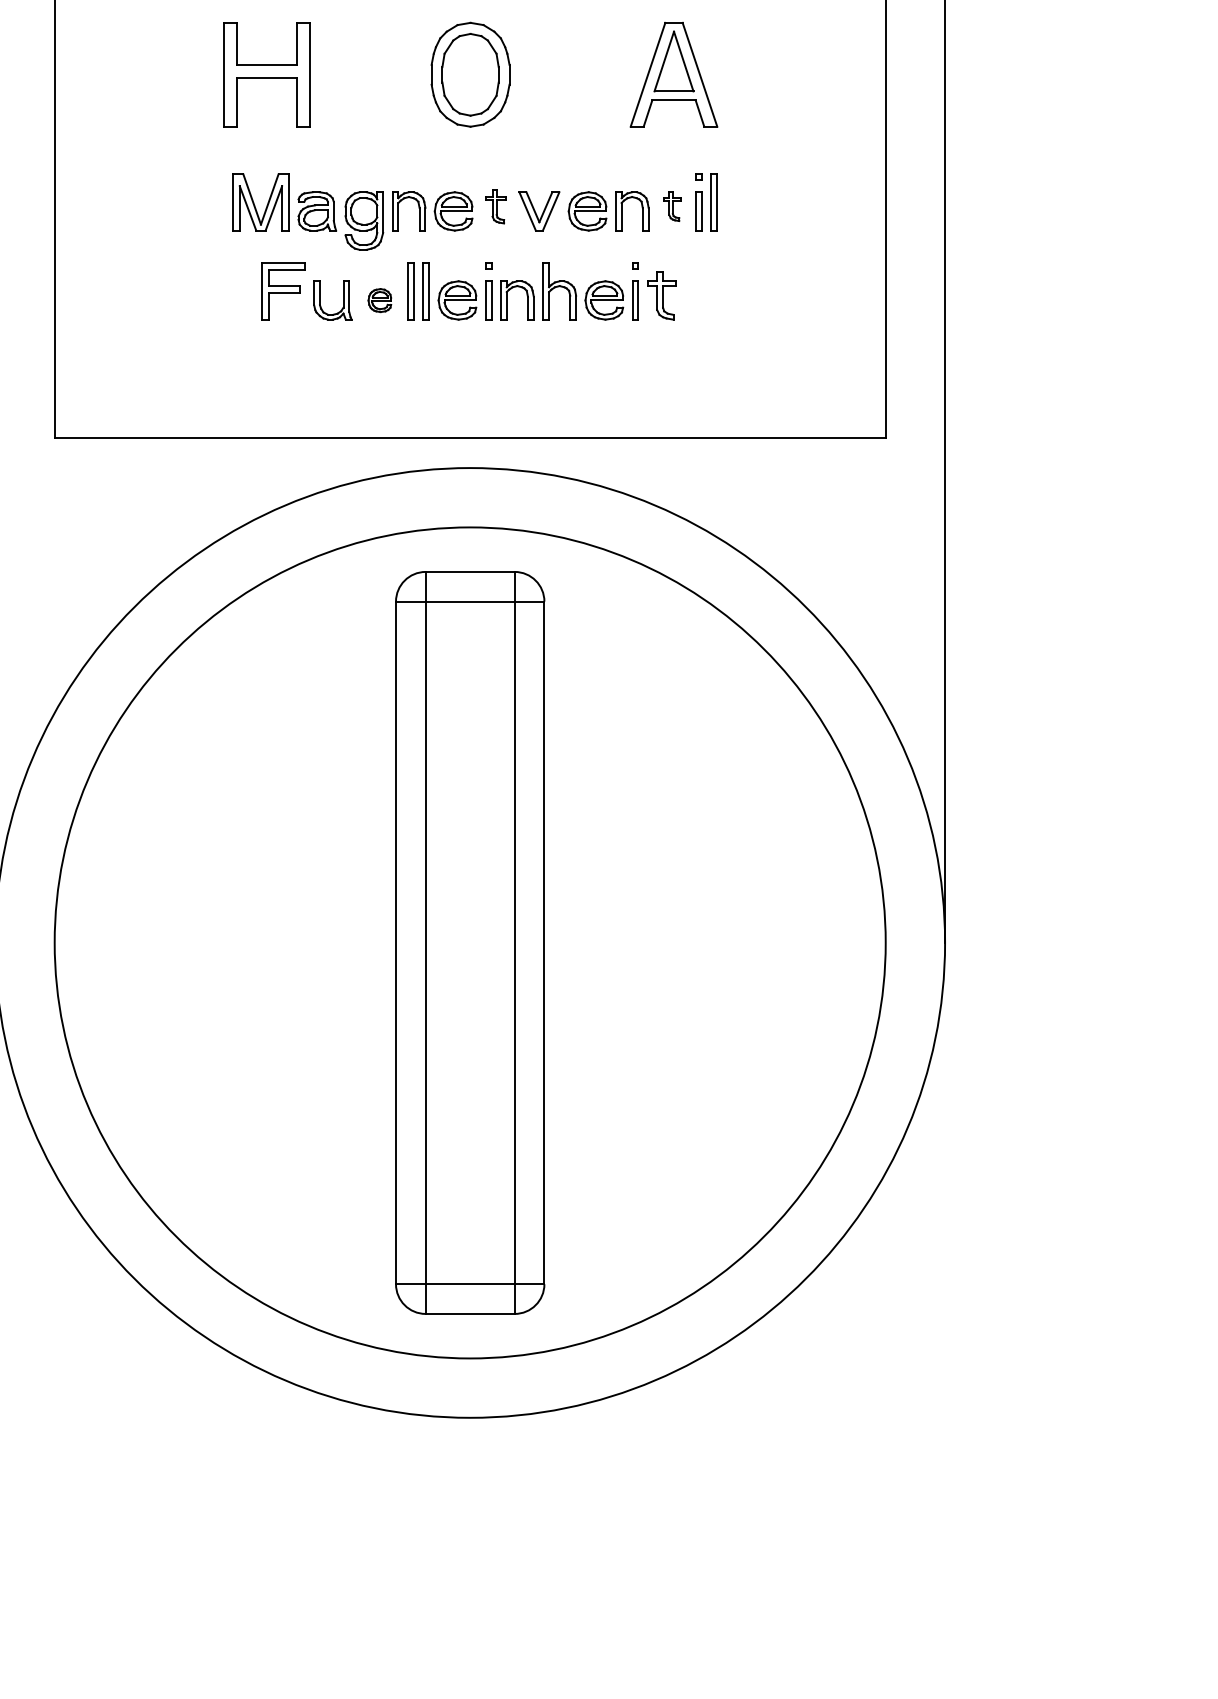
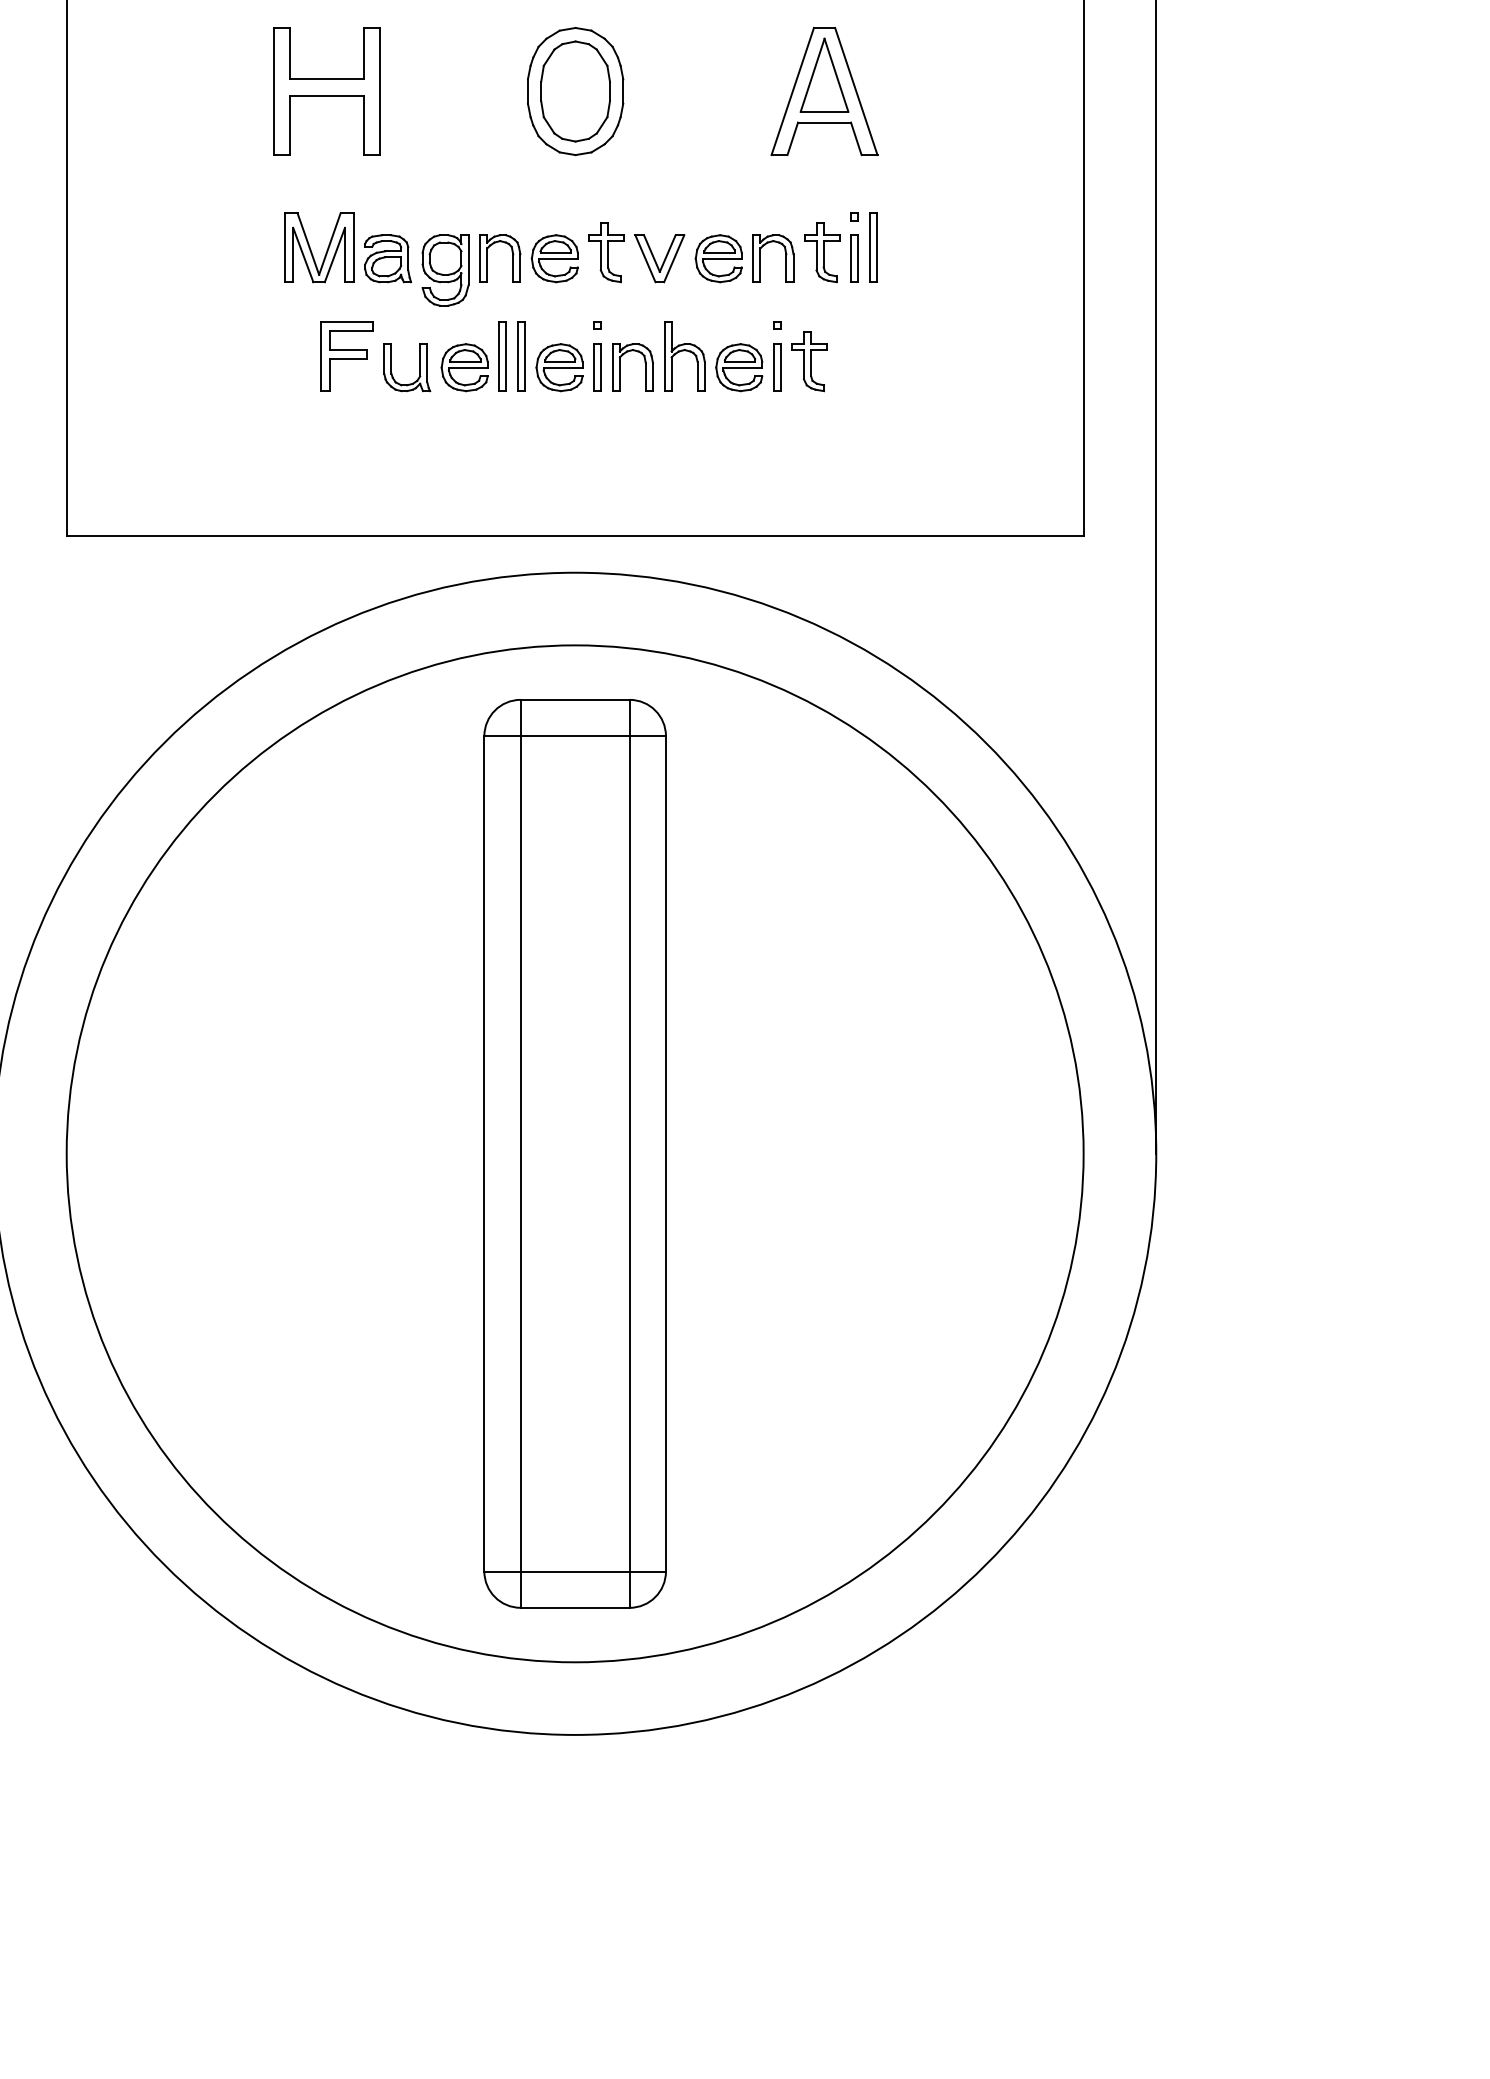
part: (495, 206) -> (606, 252), size x1.43
part: (672, 206) -> (822, 252), size x1.67
part: (379, 300) -> (464, 367), size x1.67

